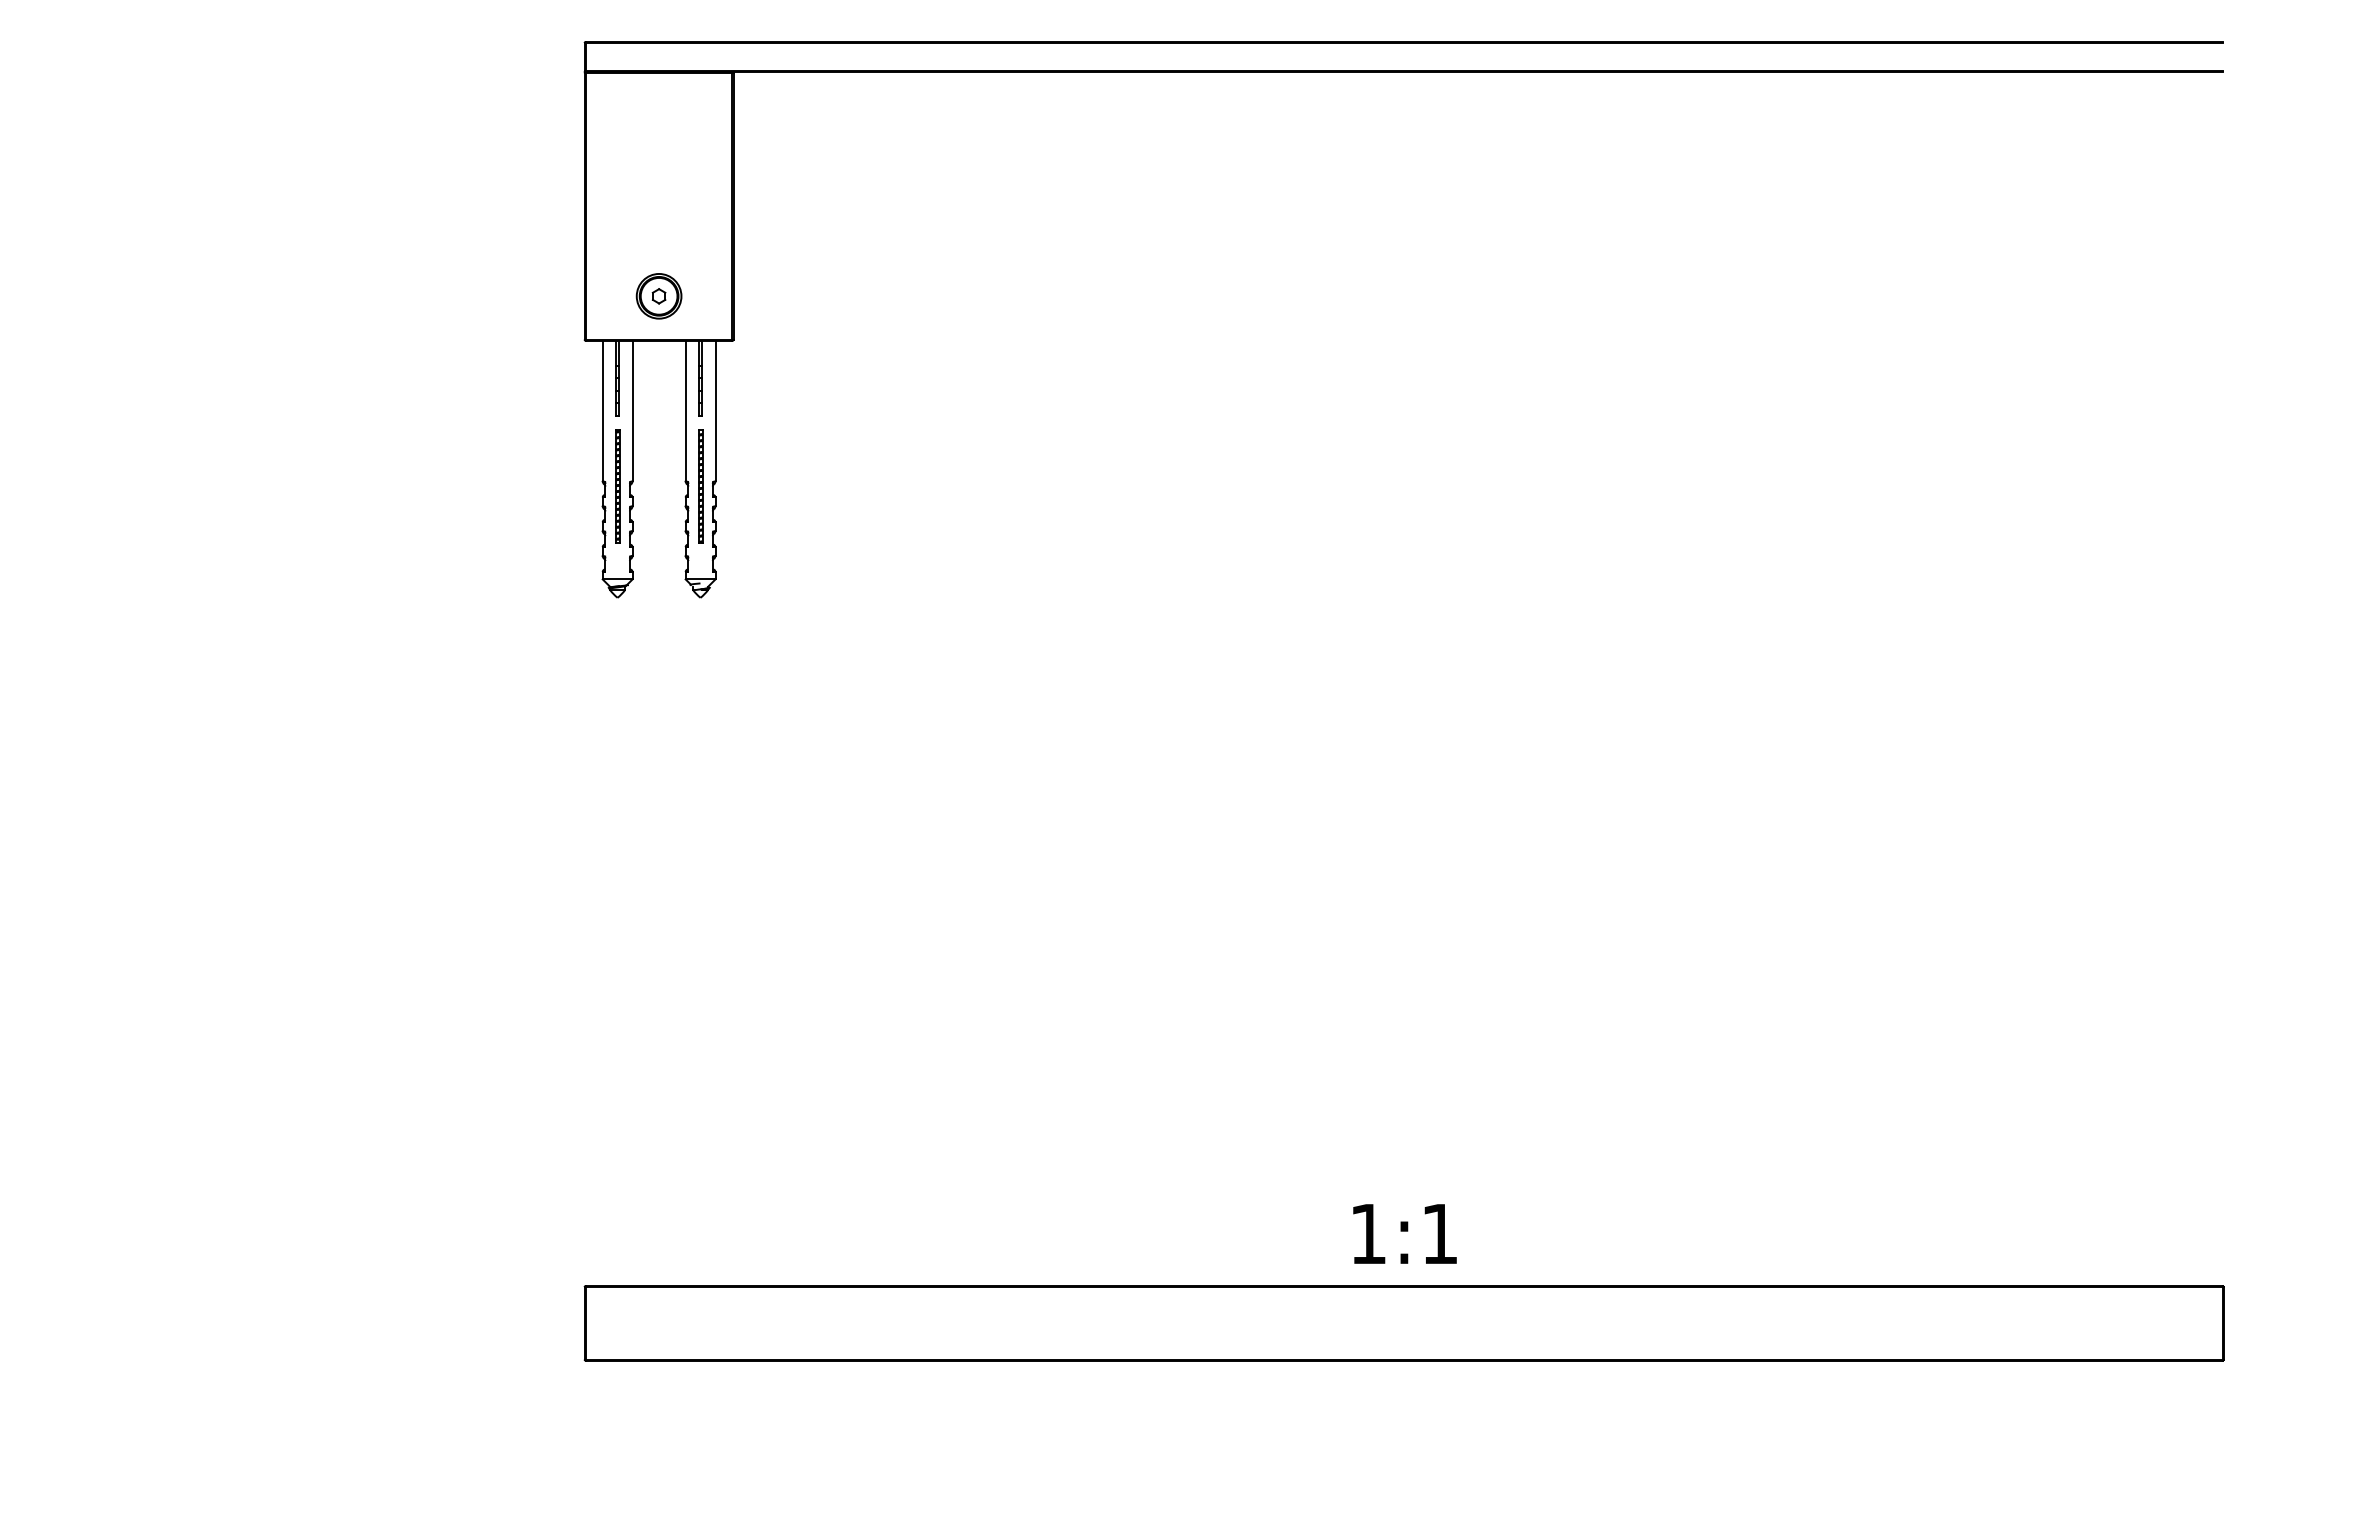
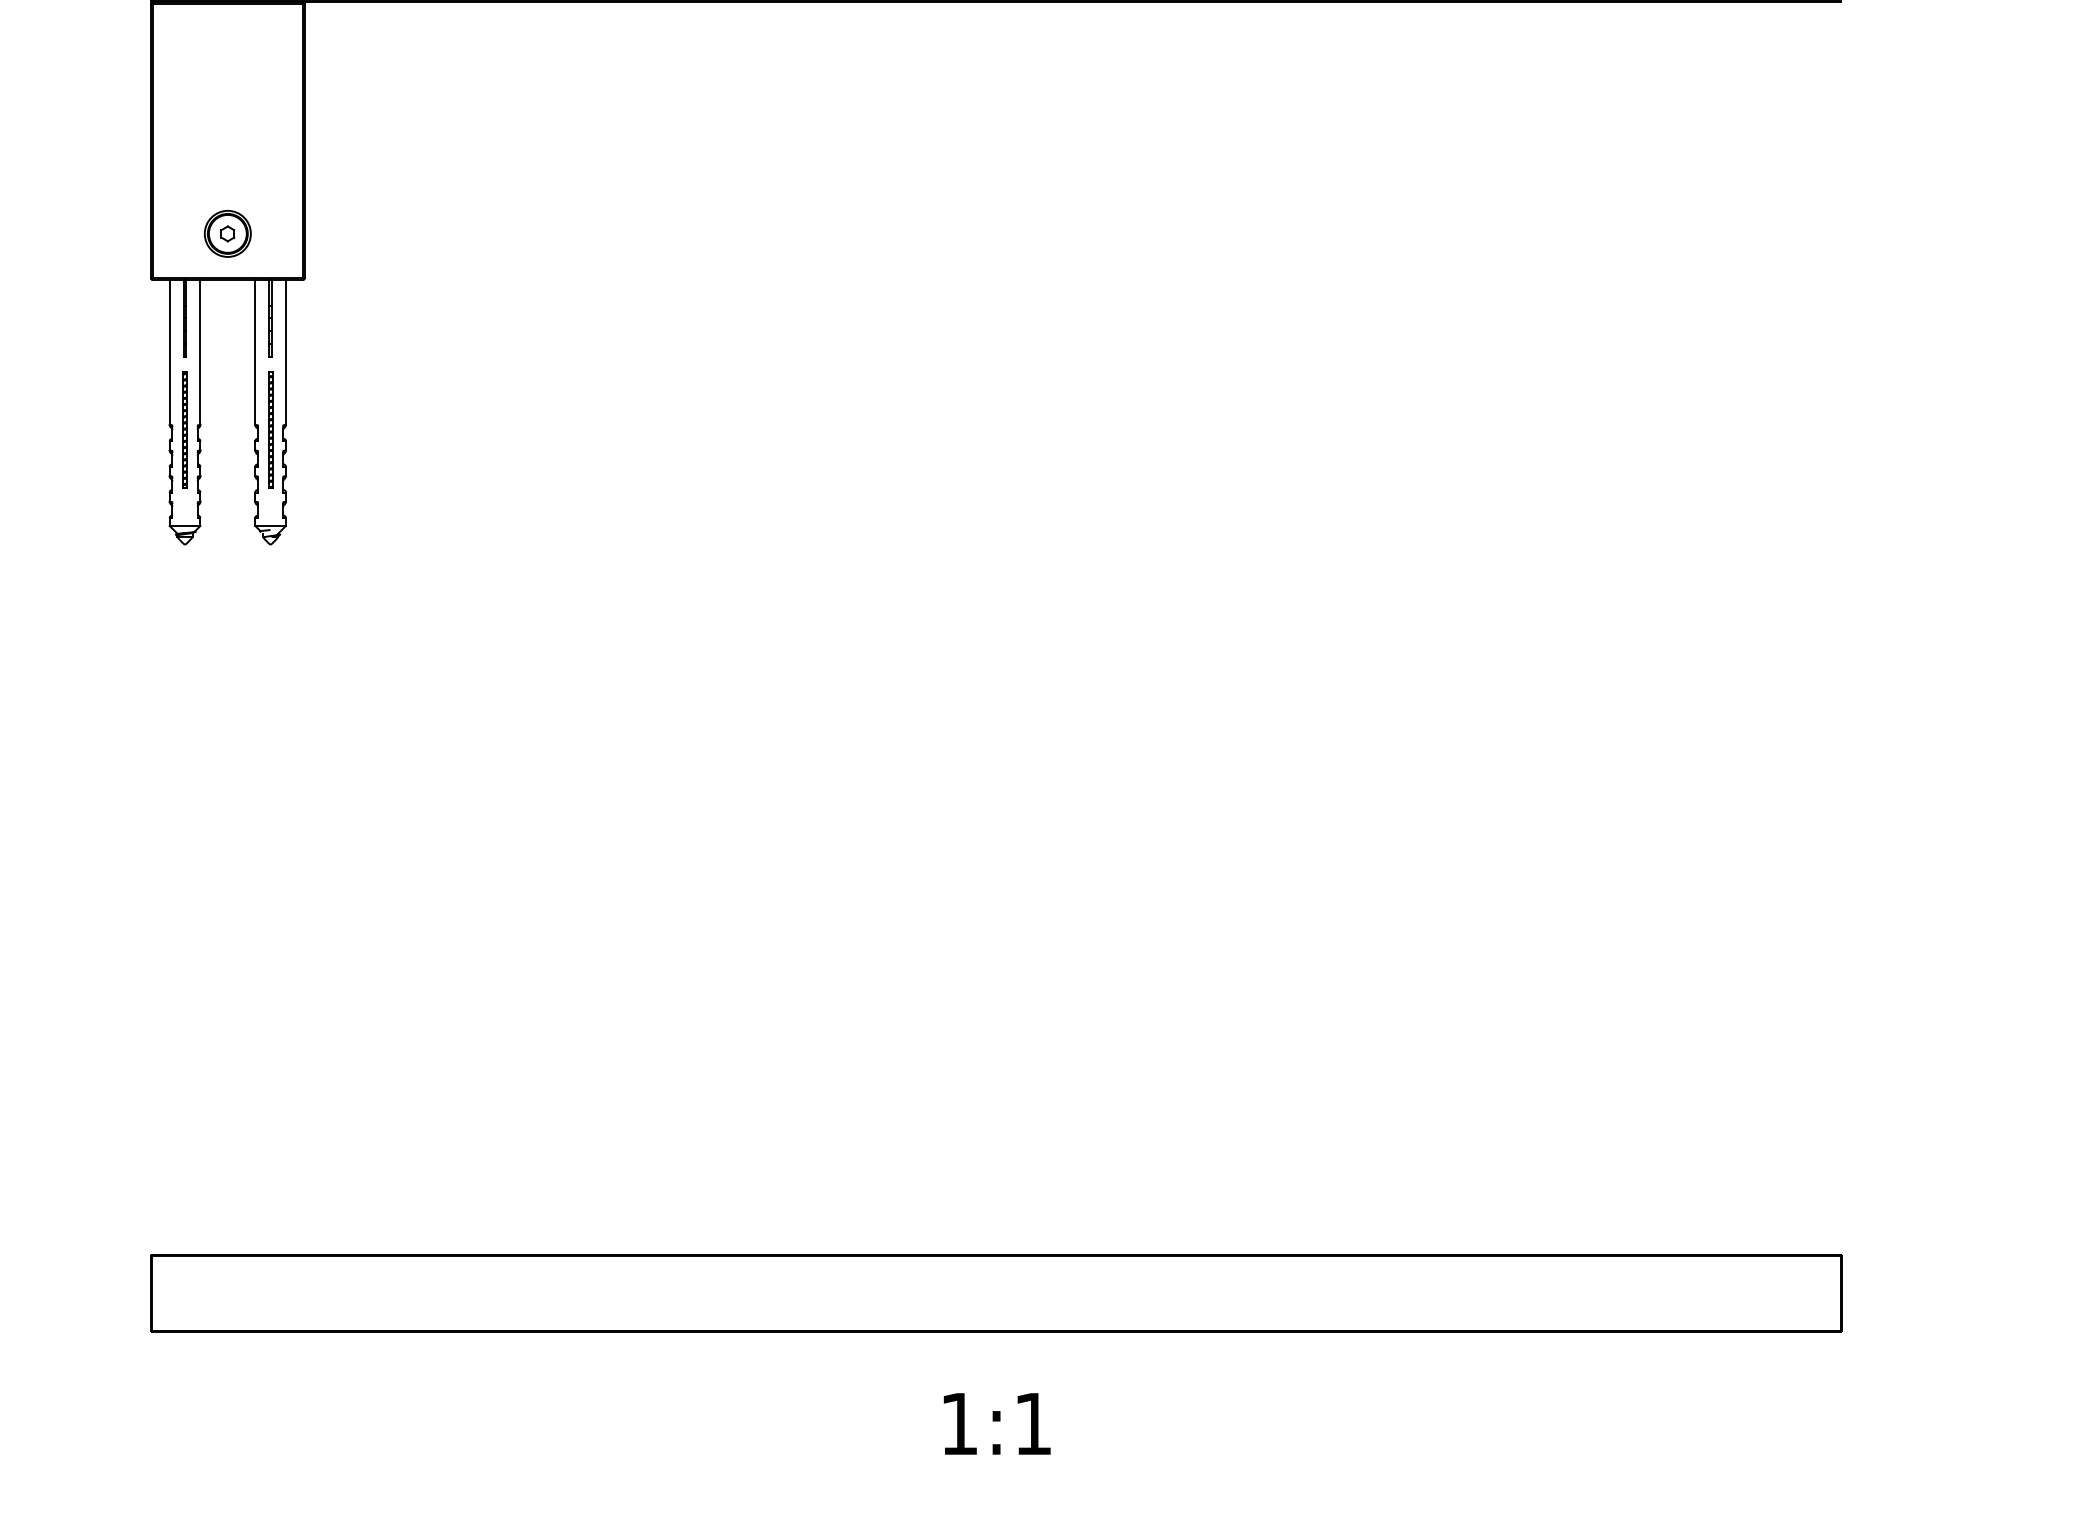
text: (1404, 1233) -> (996, 1423), moved

